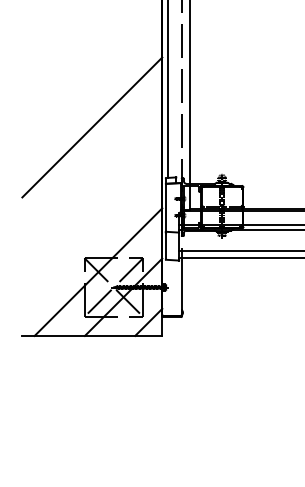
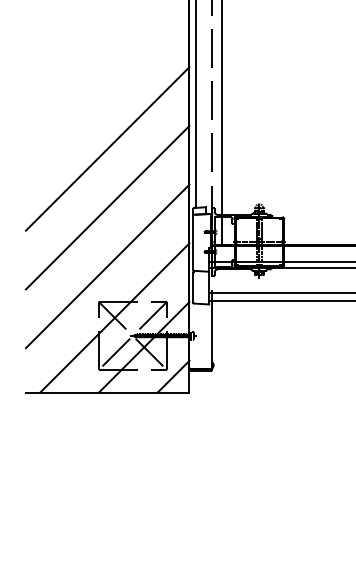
line: (92, 177) -> (107, 207), added
line: (92, 227) -> (107, 265), added

